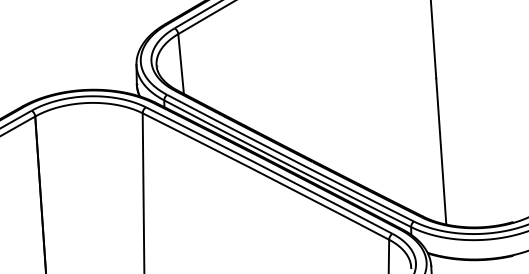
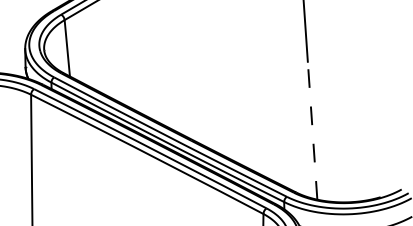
line: (441, 150) -> (312, 129), solid -> dashed

